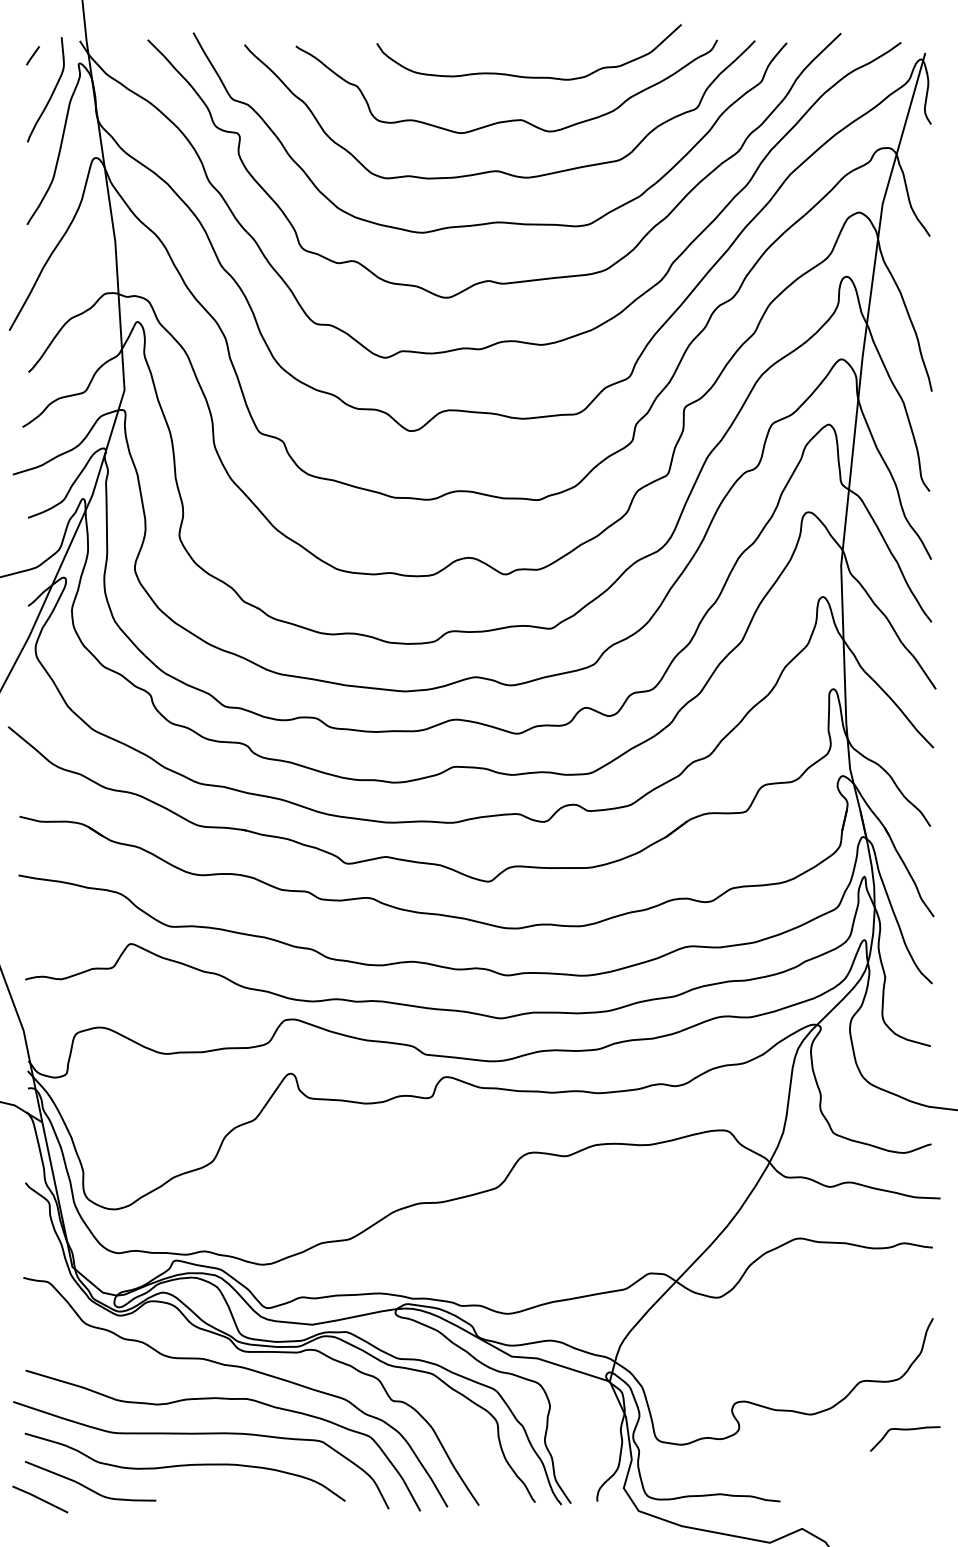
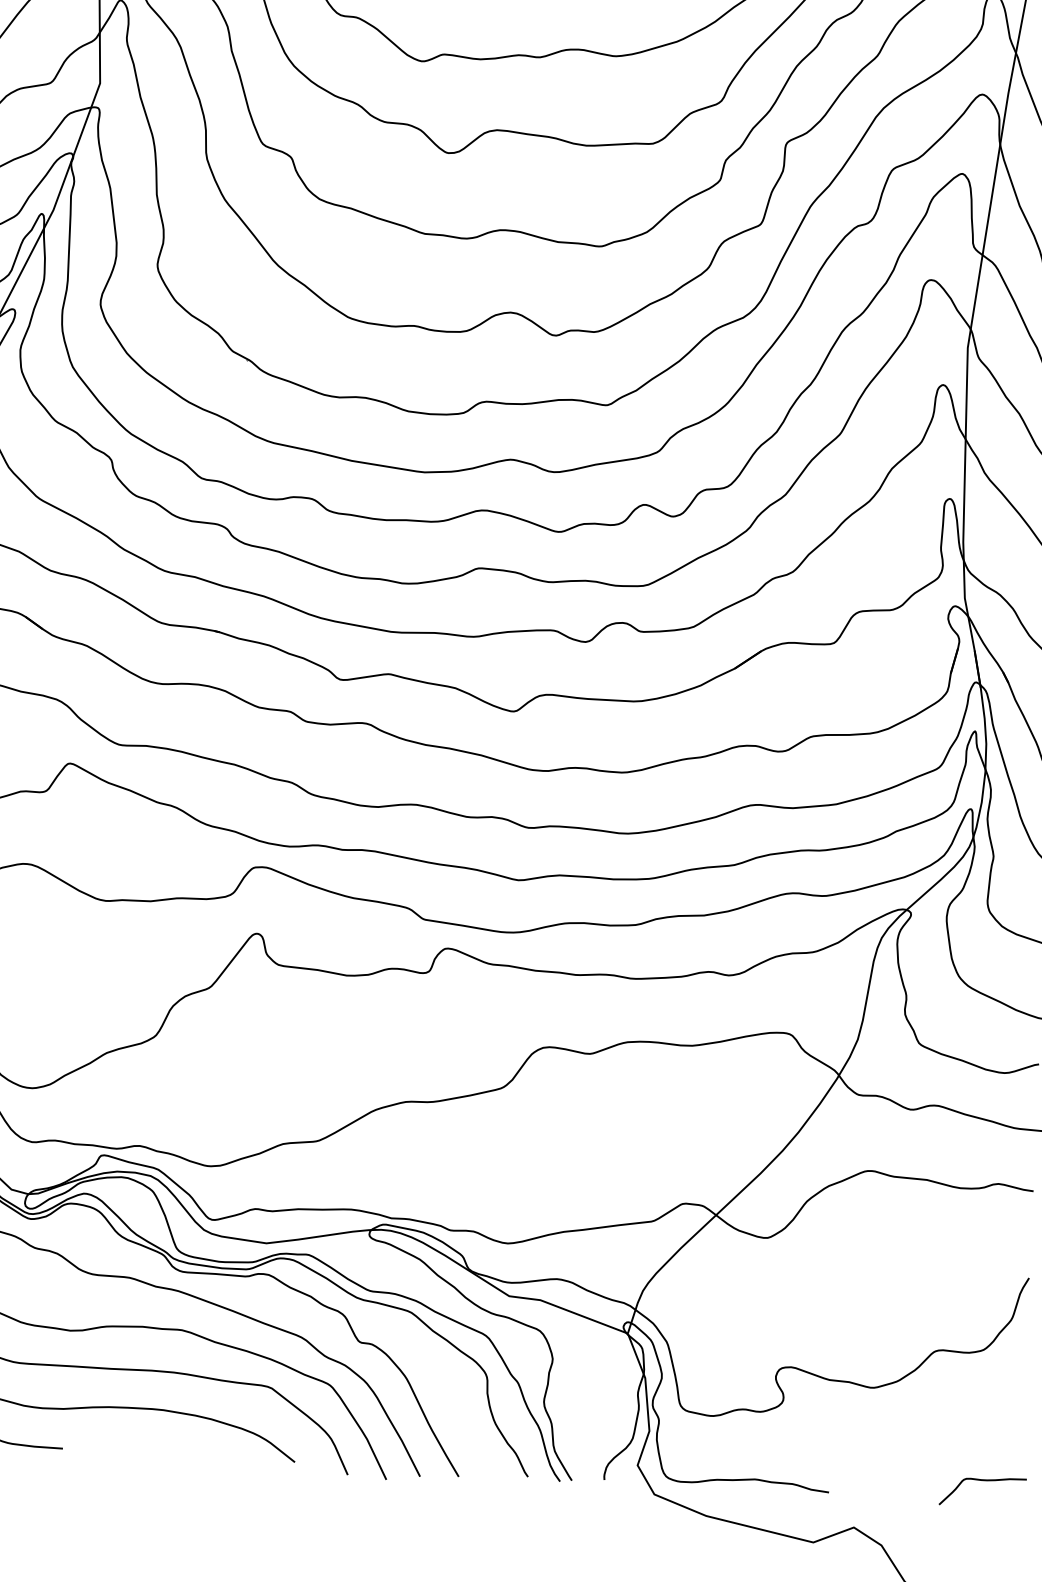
curve: (905, 1430) -> (983, 1481), moved

